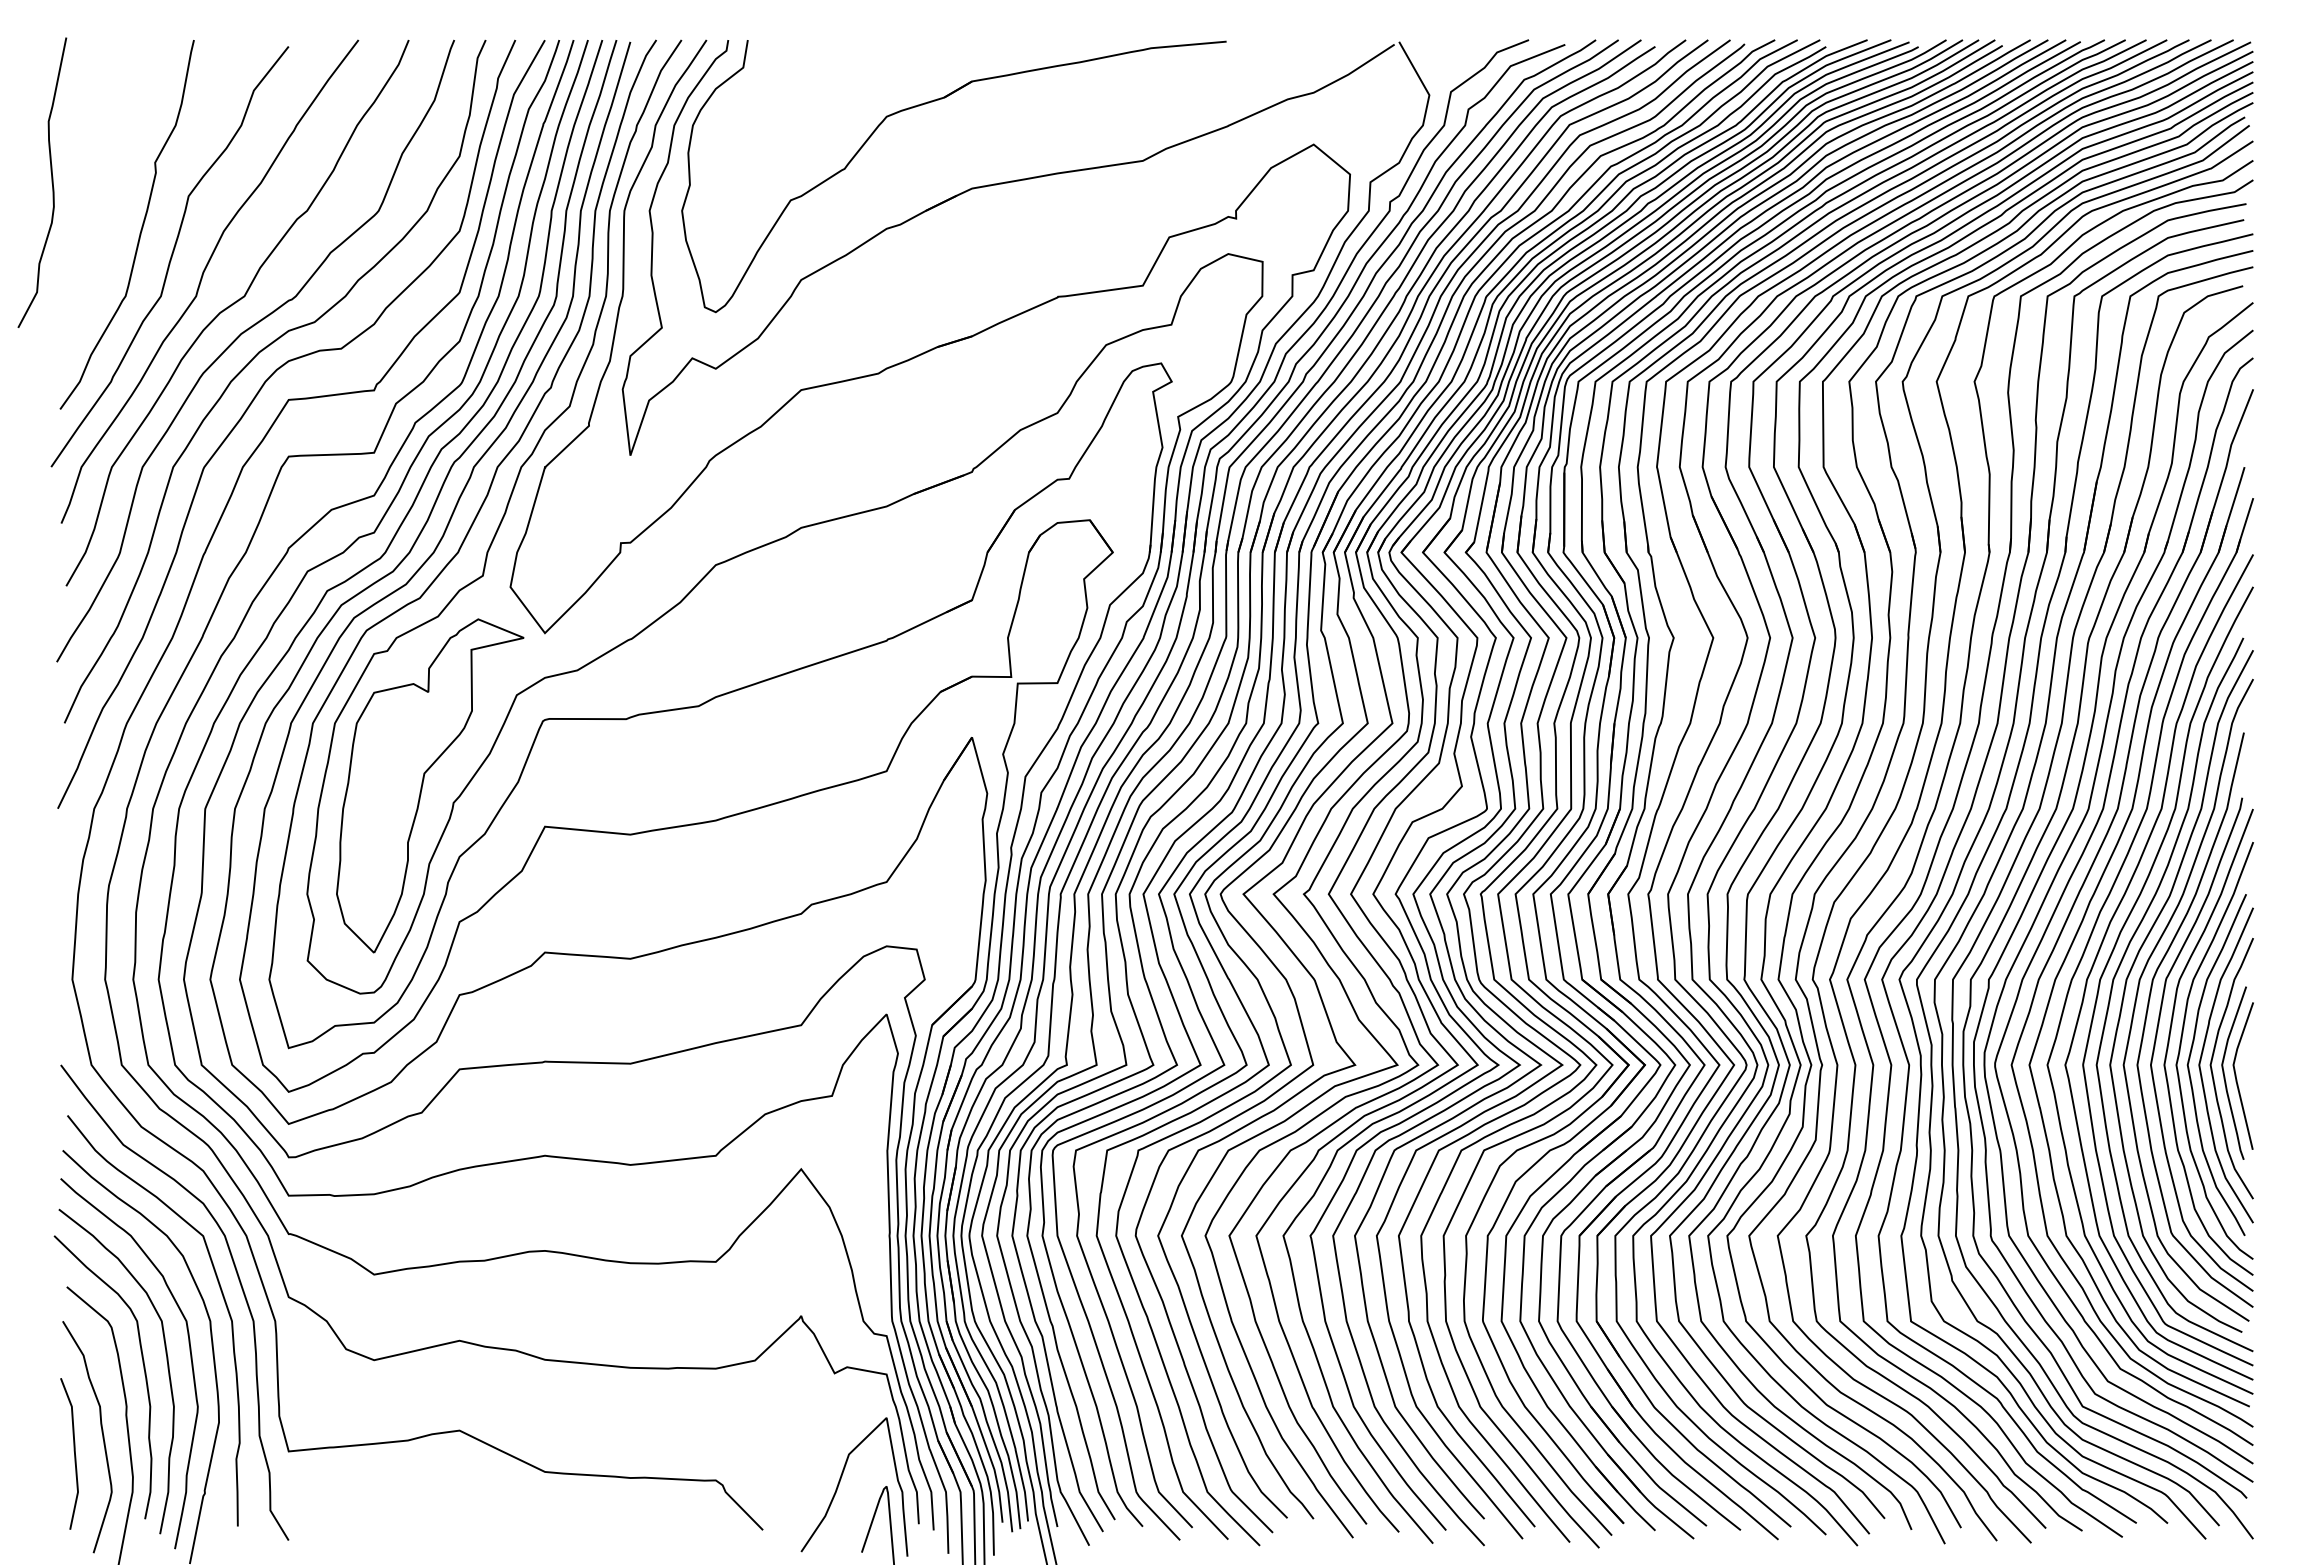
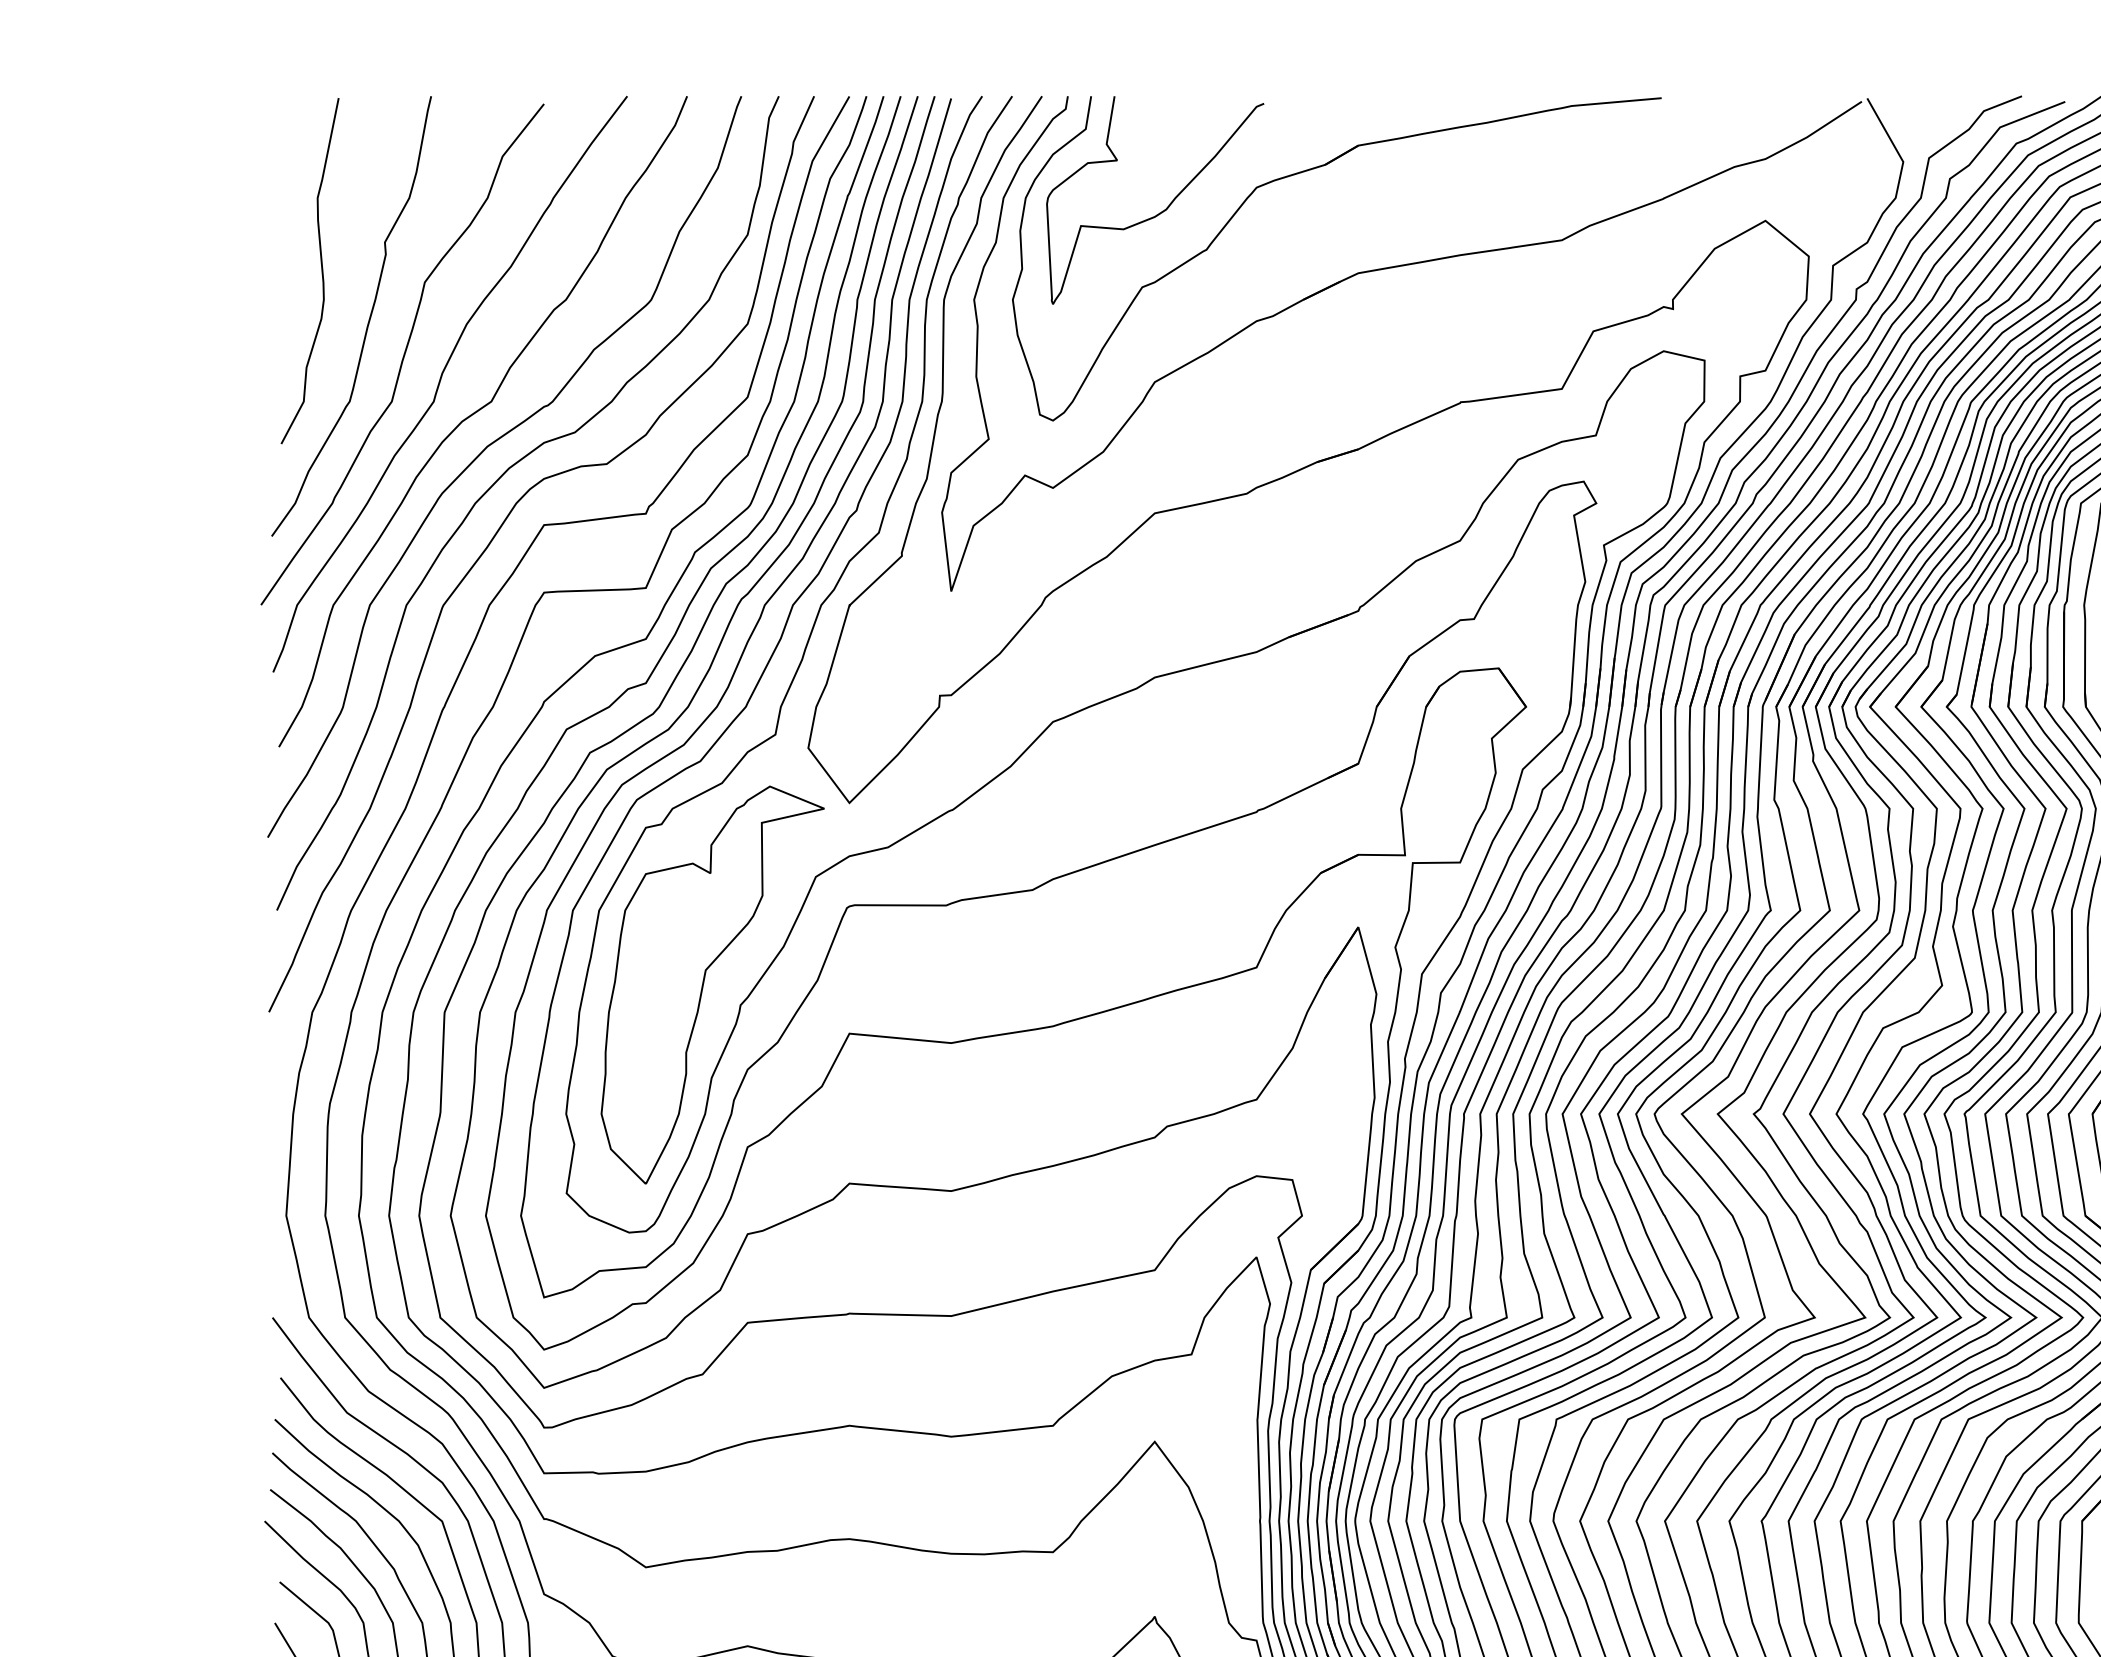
curve: (806, 136) -> (1161, 211), added
curve: (51, 182) -> (320, 270), moved

